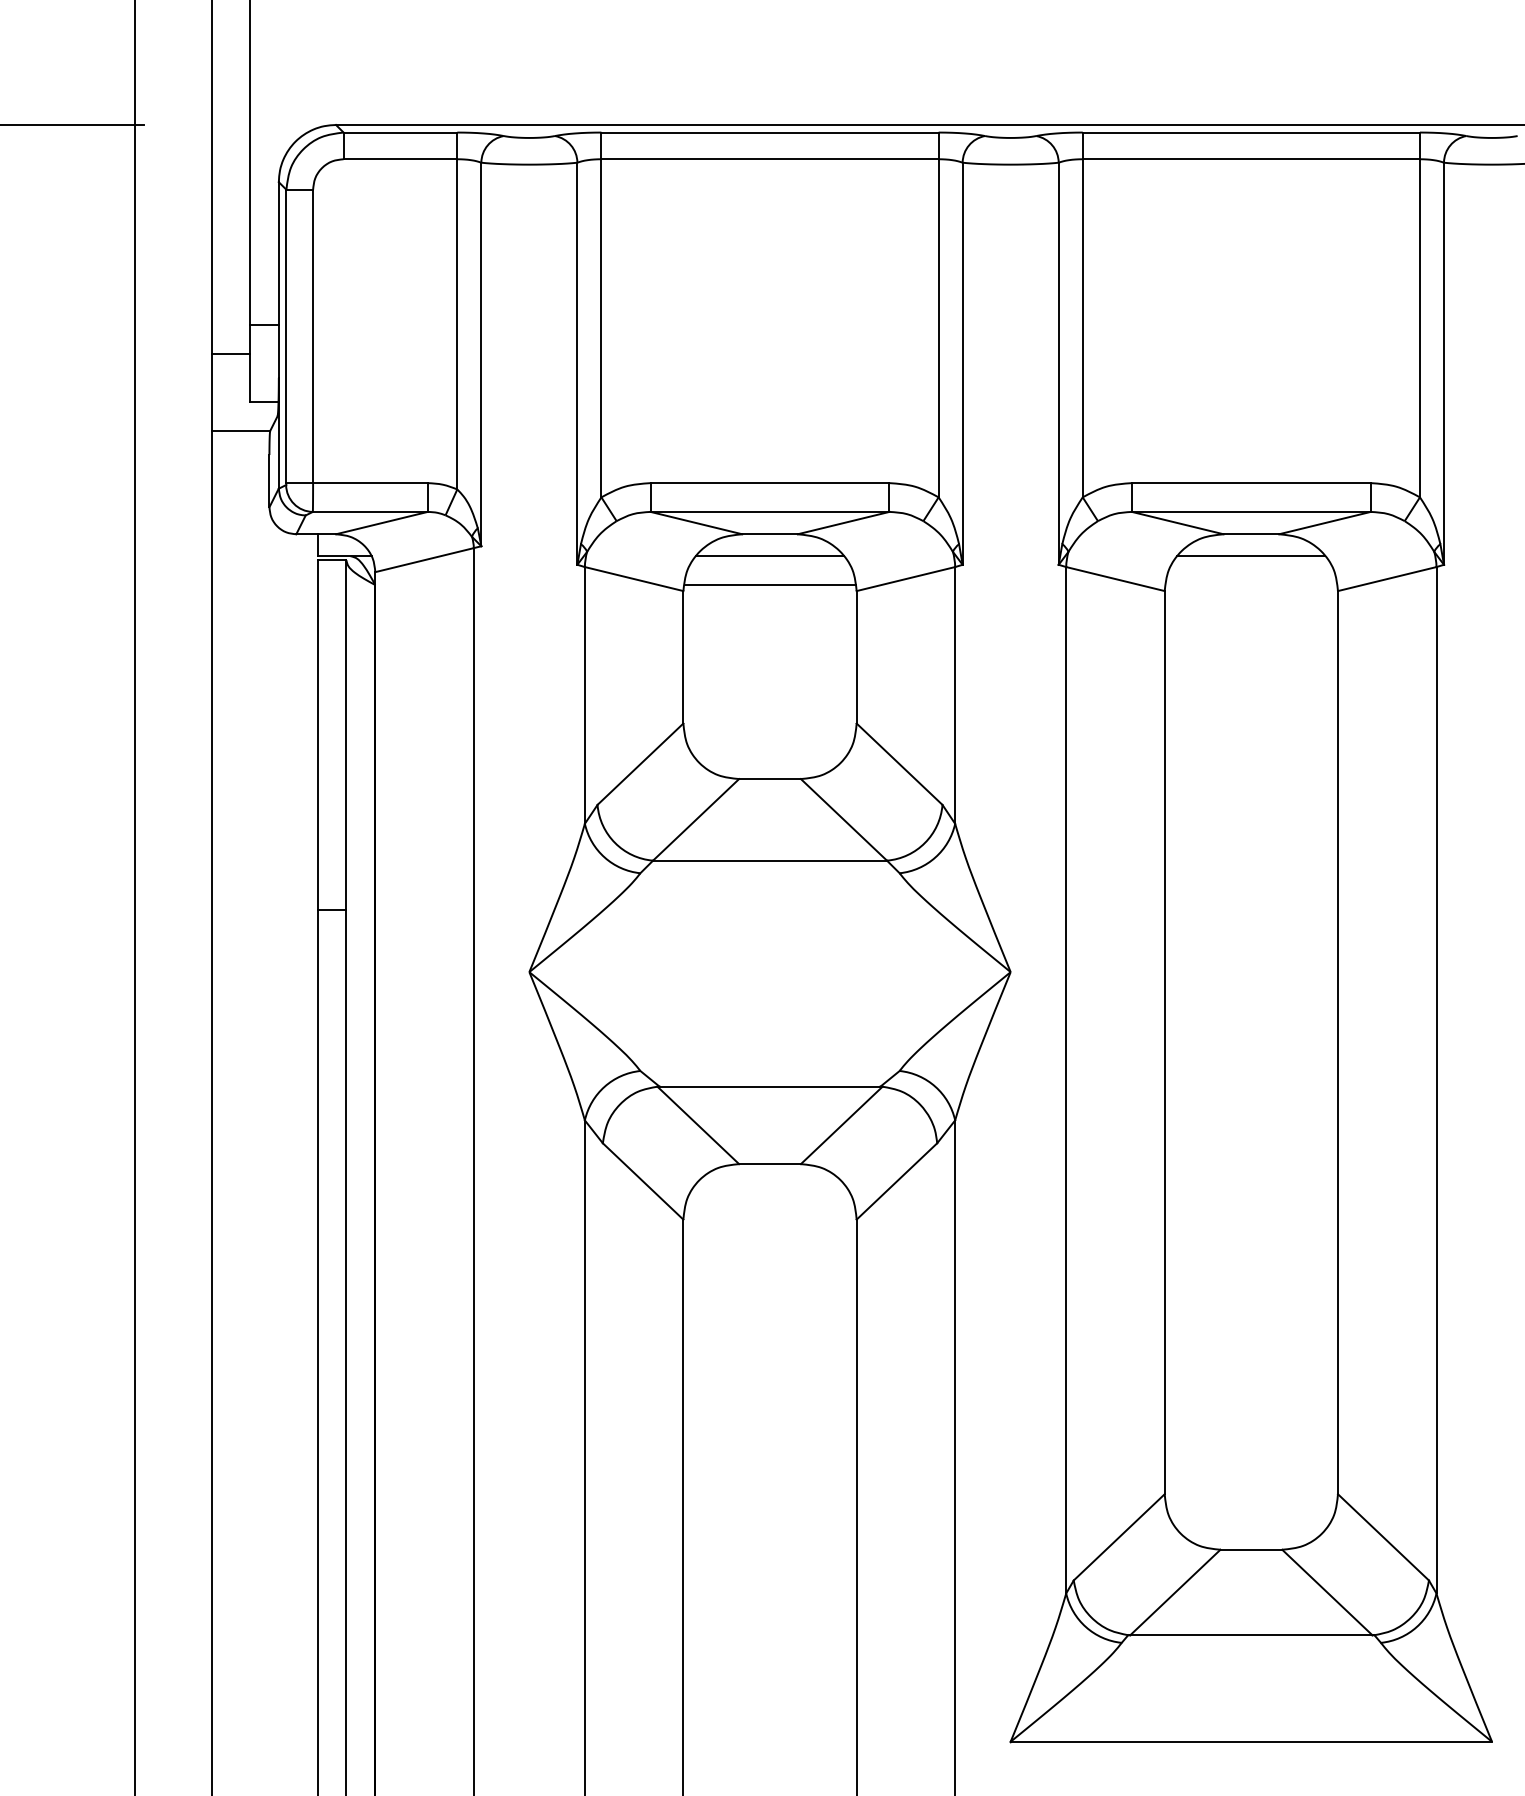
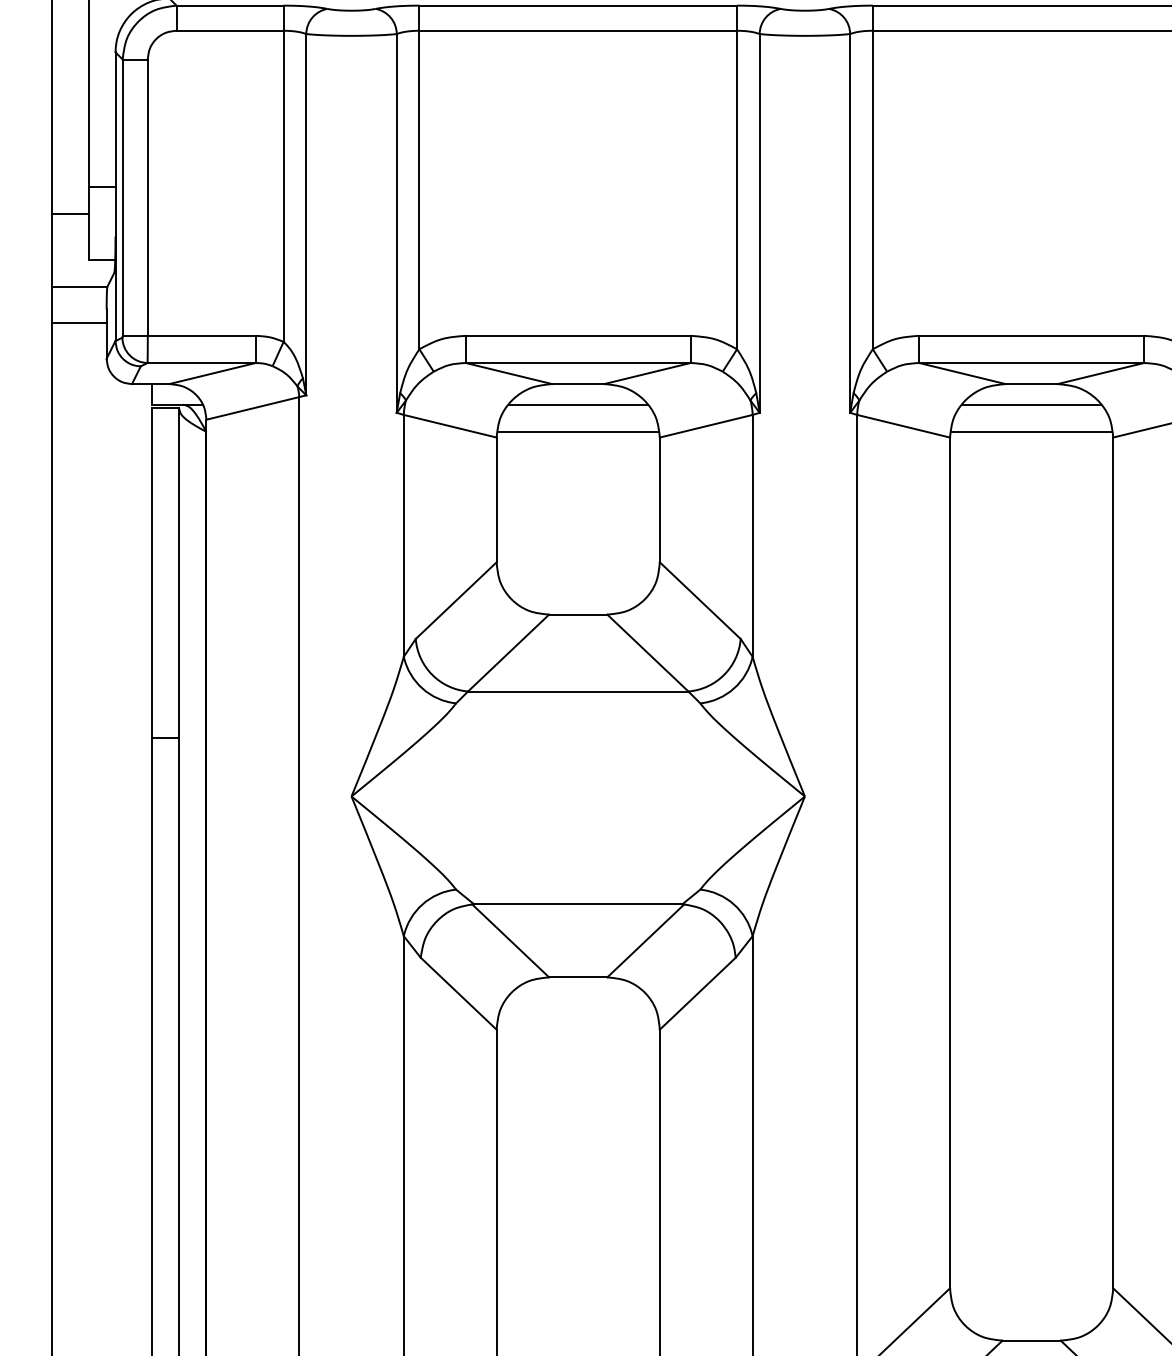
line: (240, 469) -> (79, 323), added
line: (1250, 585) -> (1030, 432), added

